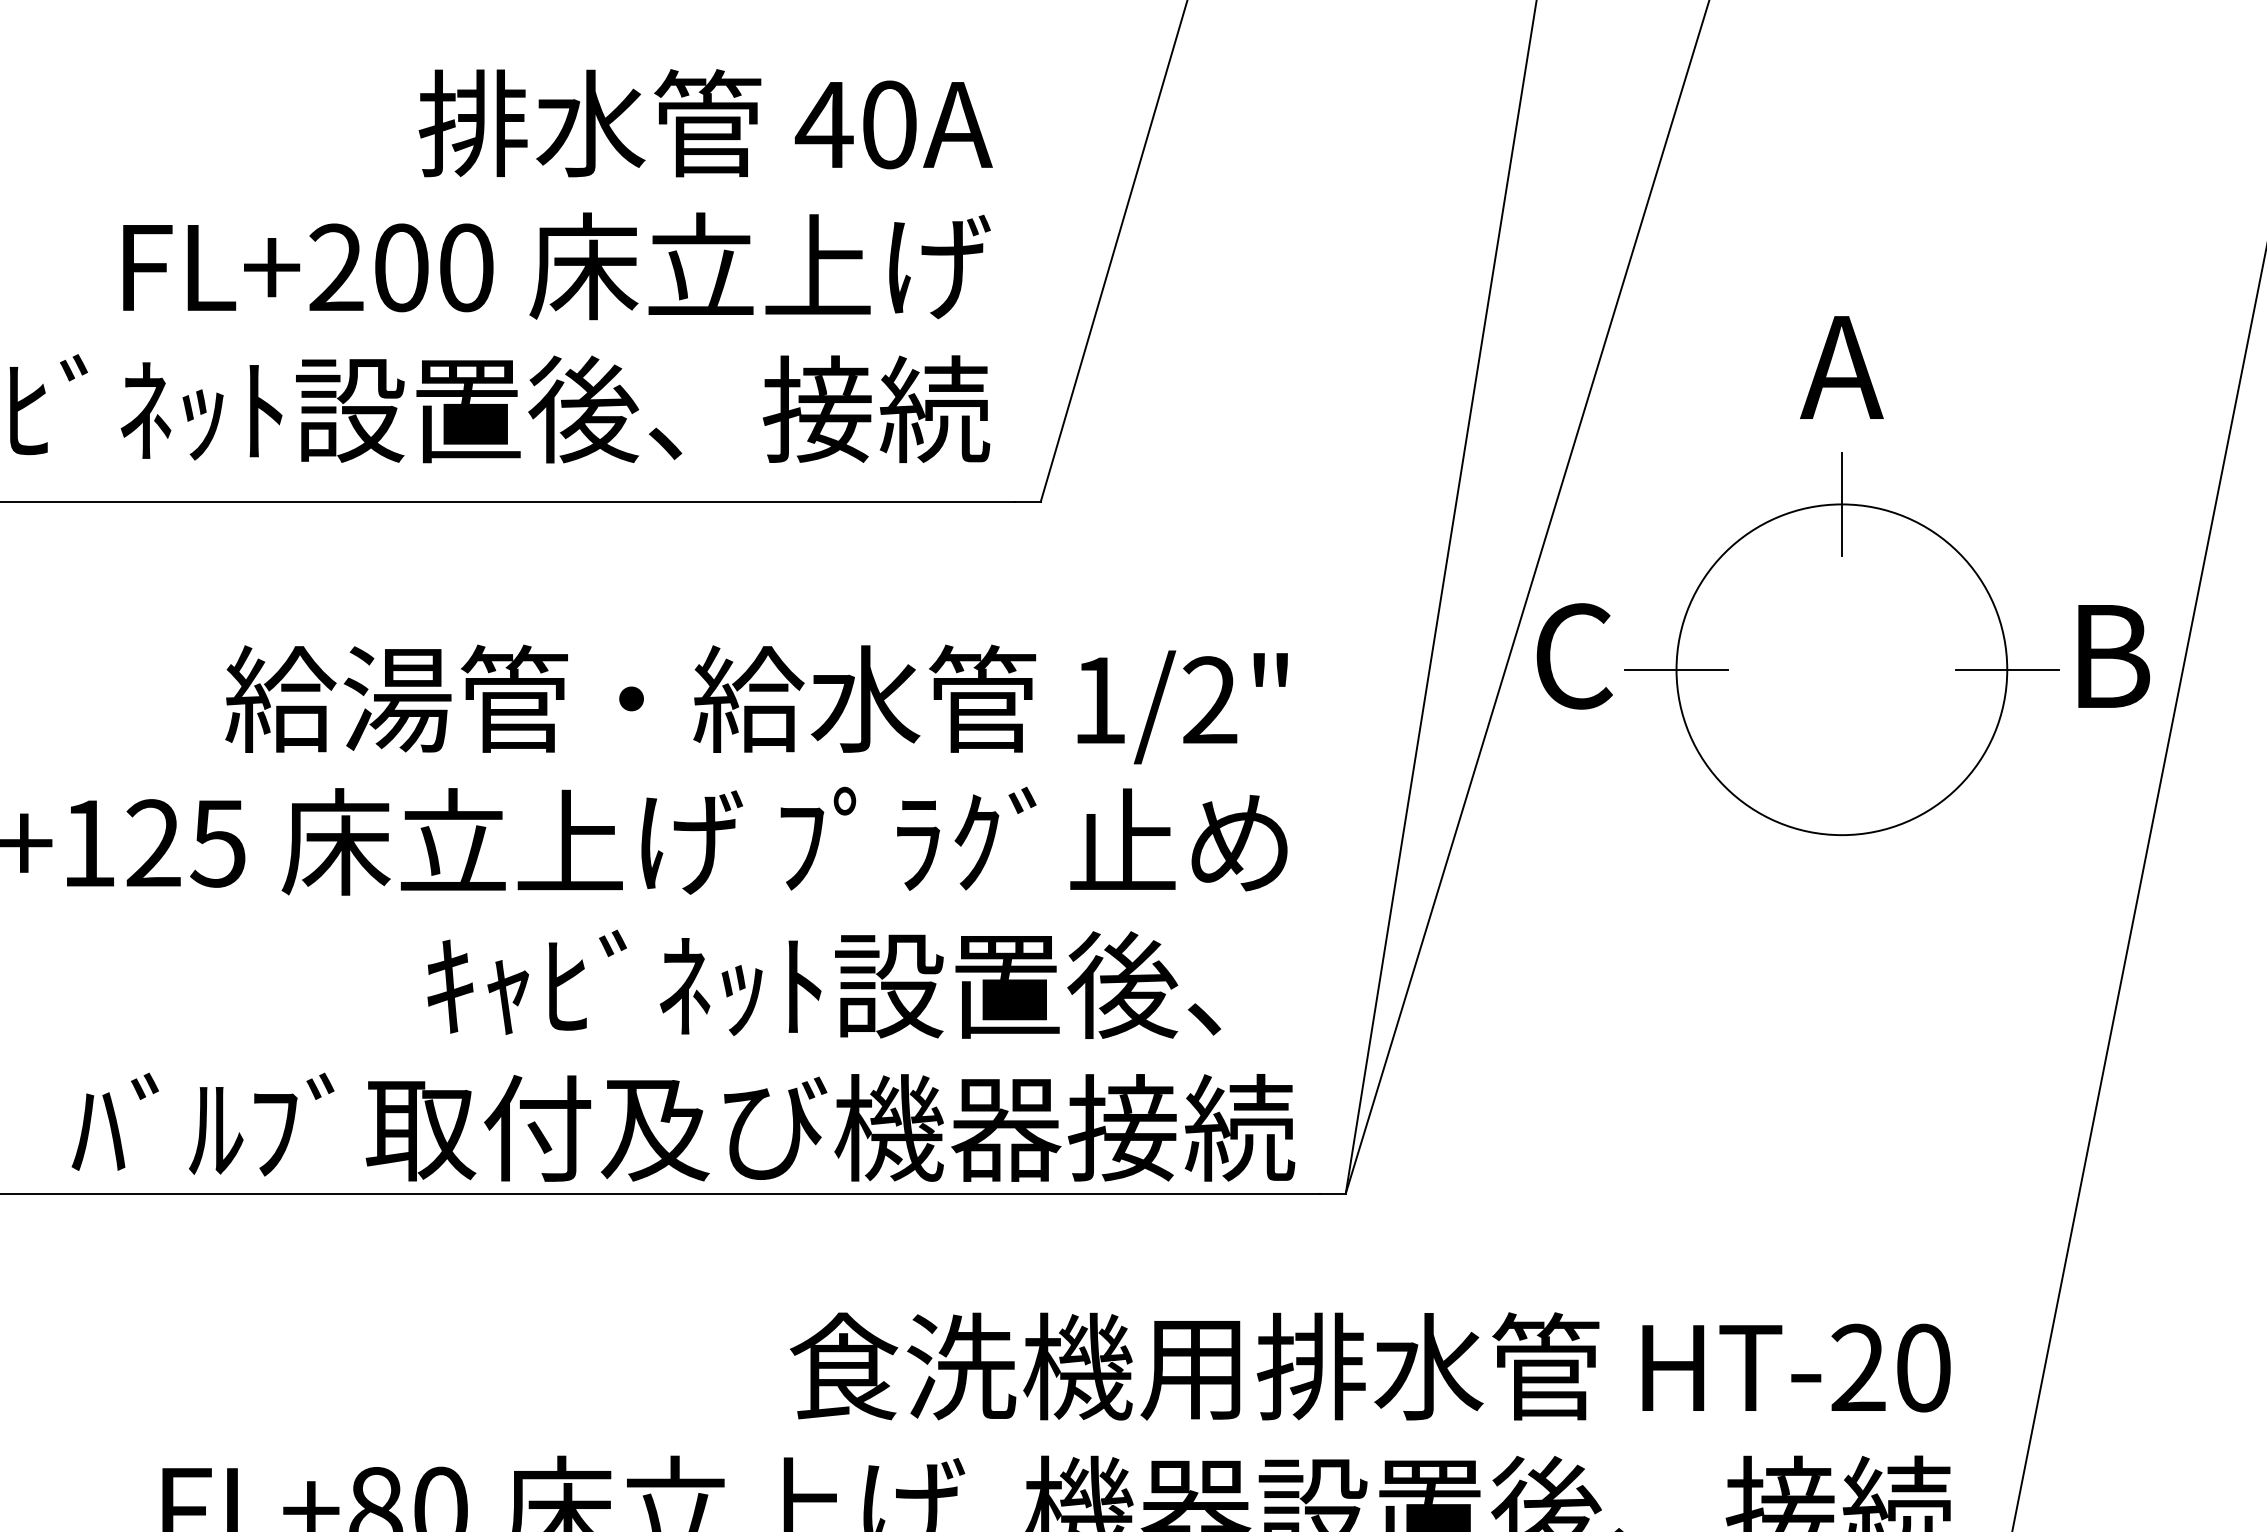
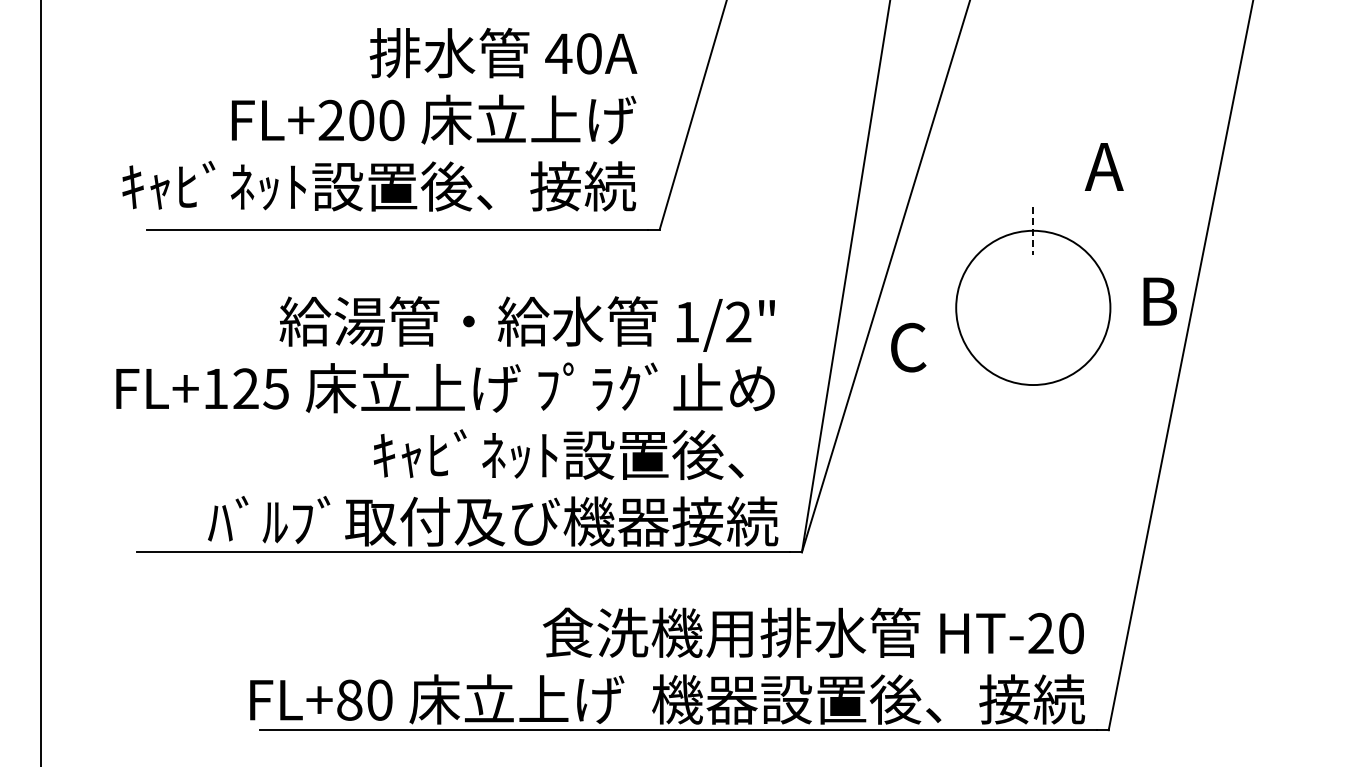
text: (1840, 366) -> (1103, 166), moved
line: (1842, 503) -> (1033, 230), solid -> dashed
text: (1574, 656) -> (908, 347), moved
line: (1677, 668) -> (956, 307), removed
line: (2007, 668) -> (1110, 307), removed

